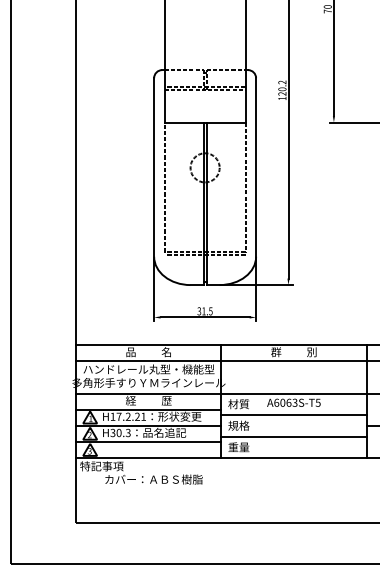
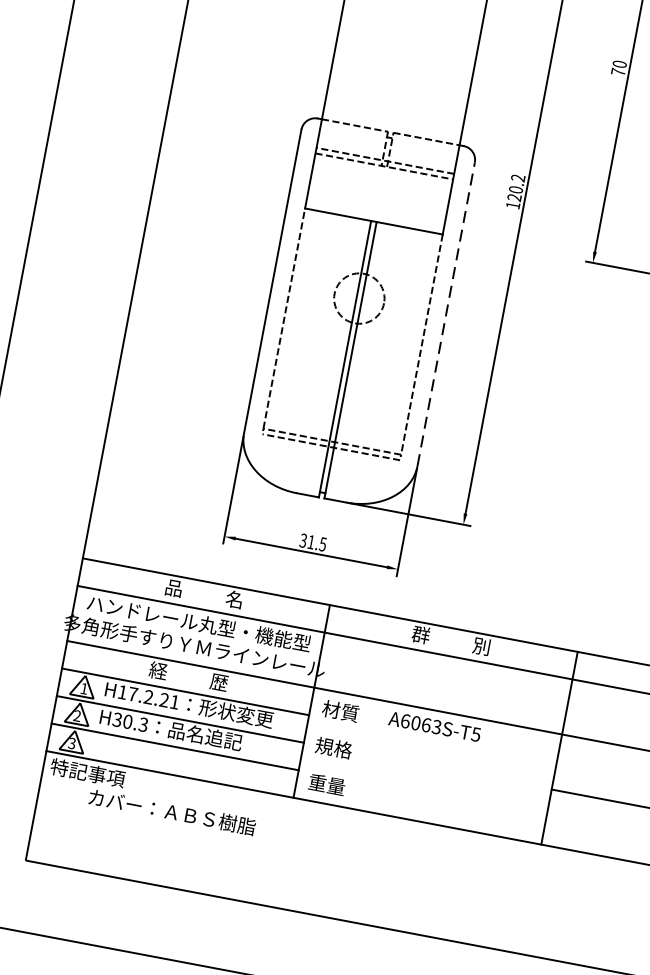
line: (256, 166) -> (447, 312), solid -> dashed
line: (293, 415) -> (430, 748), removed
line: (293, 436) -> (423, 783), removed

